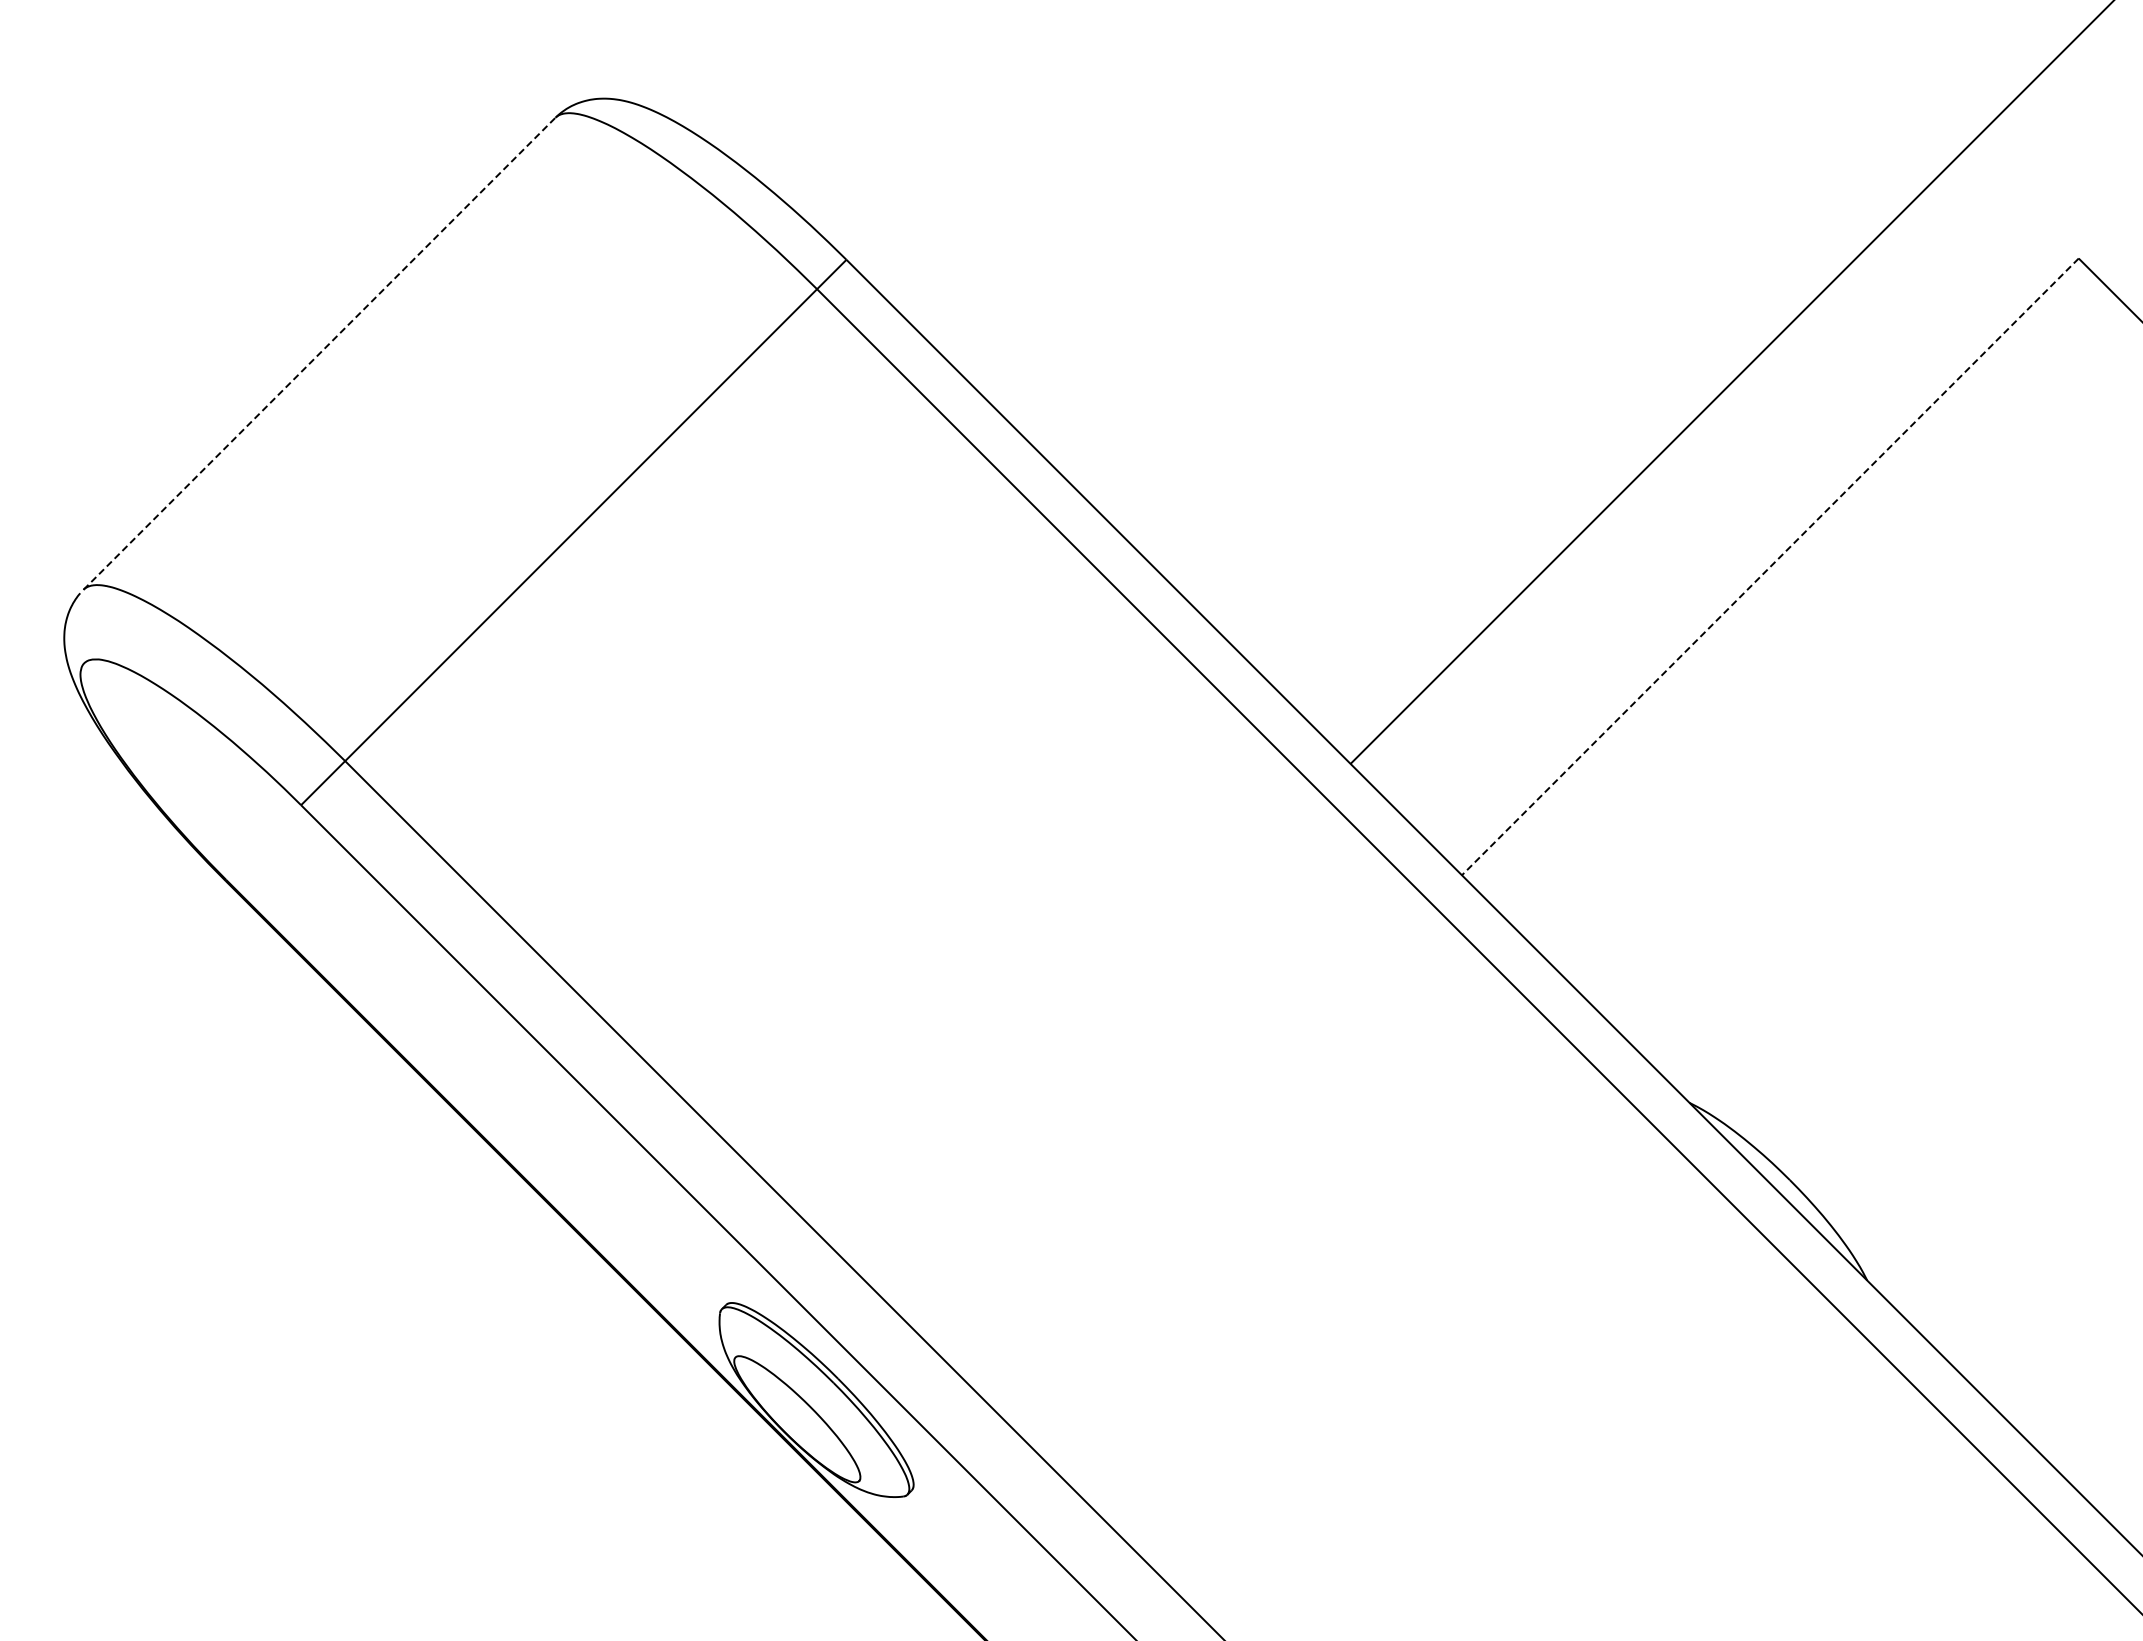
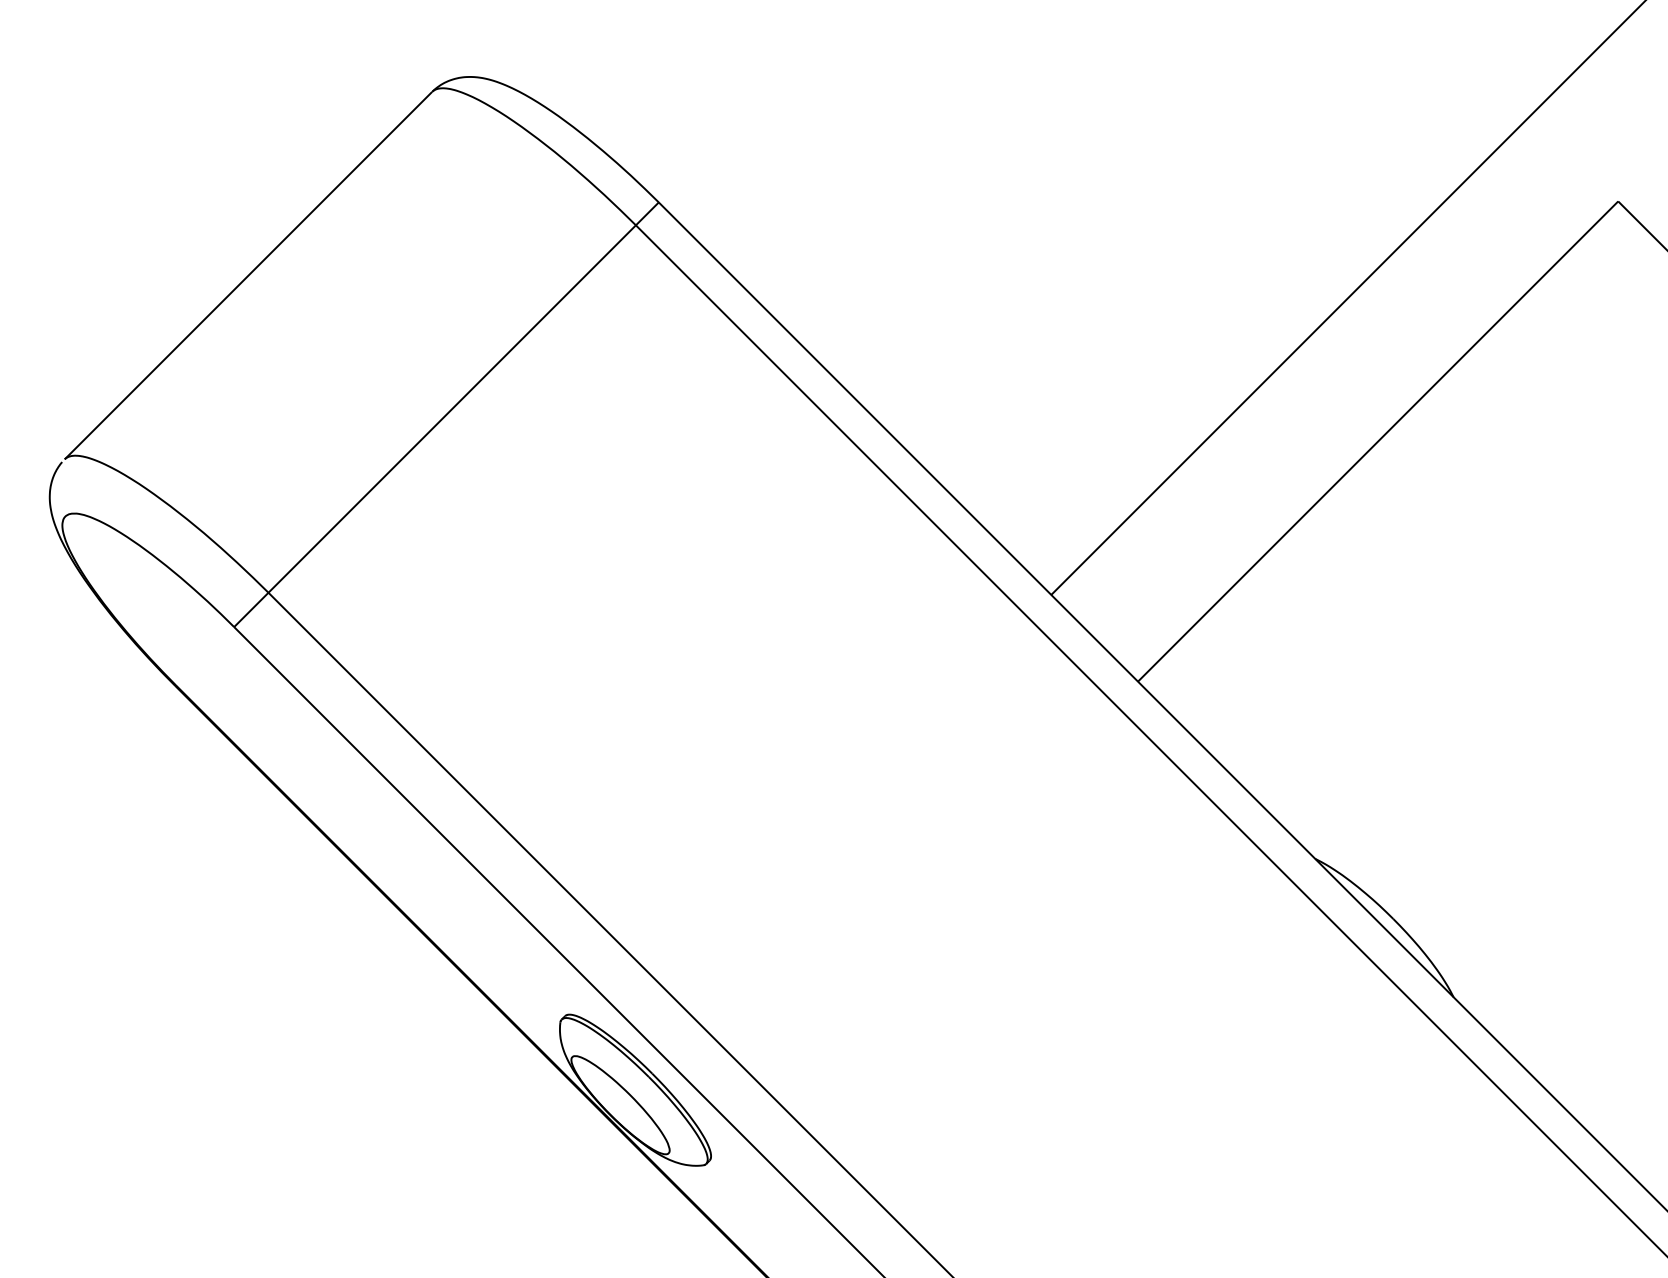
line: (319, 353) -> (248, 275), dashed -> solid
line: (1770, 567) -> (1378, 442), dashed -> solid

